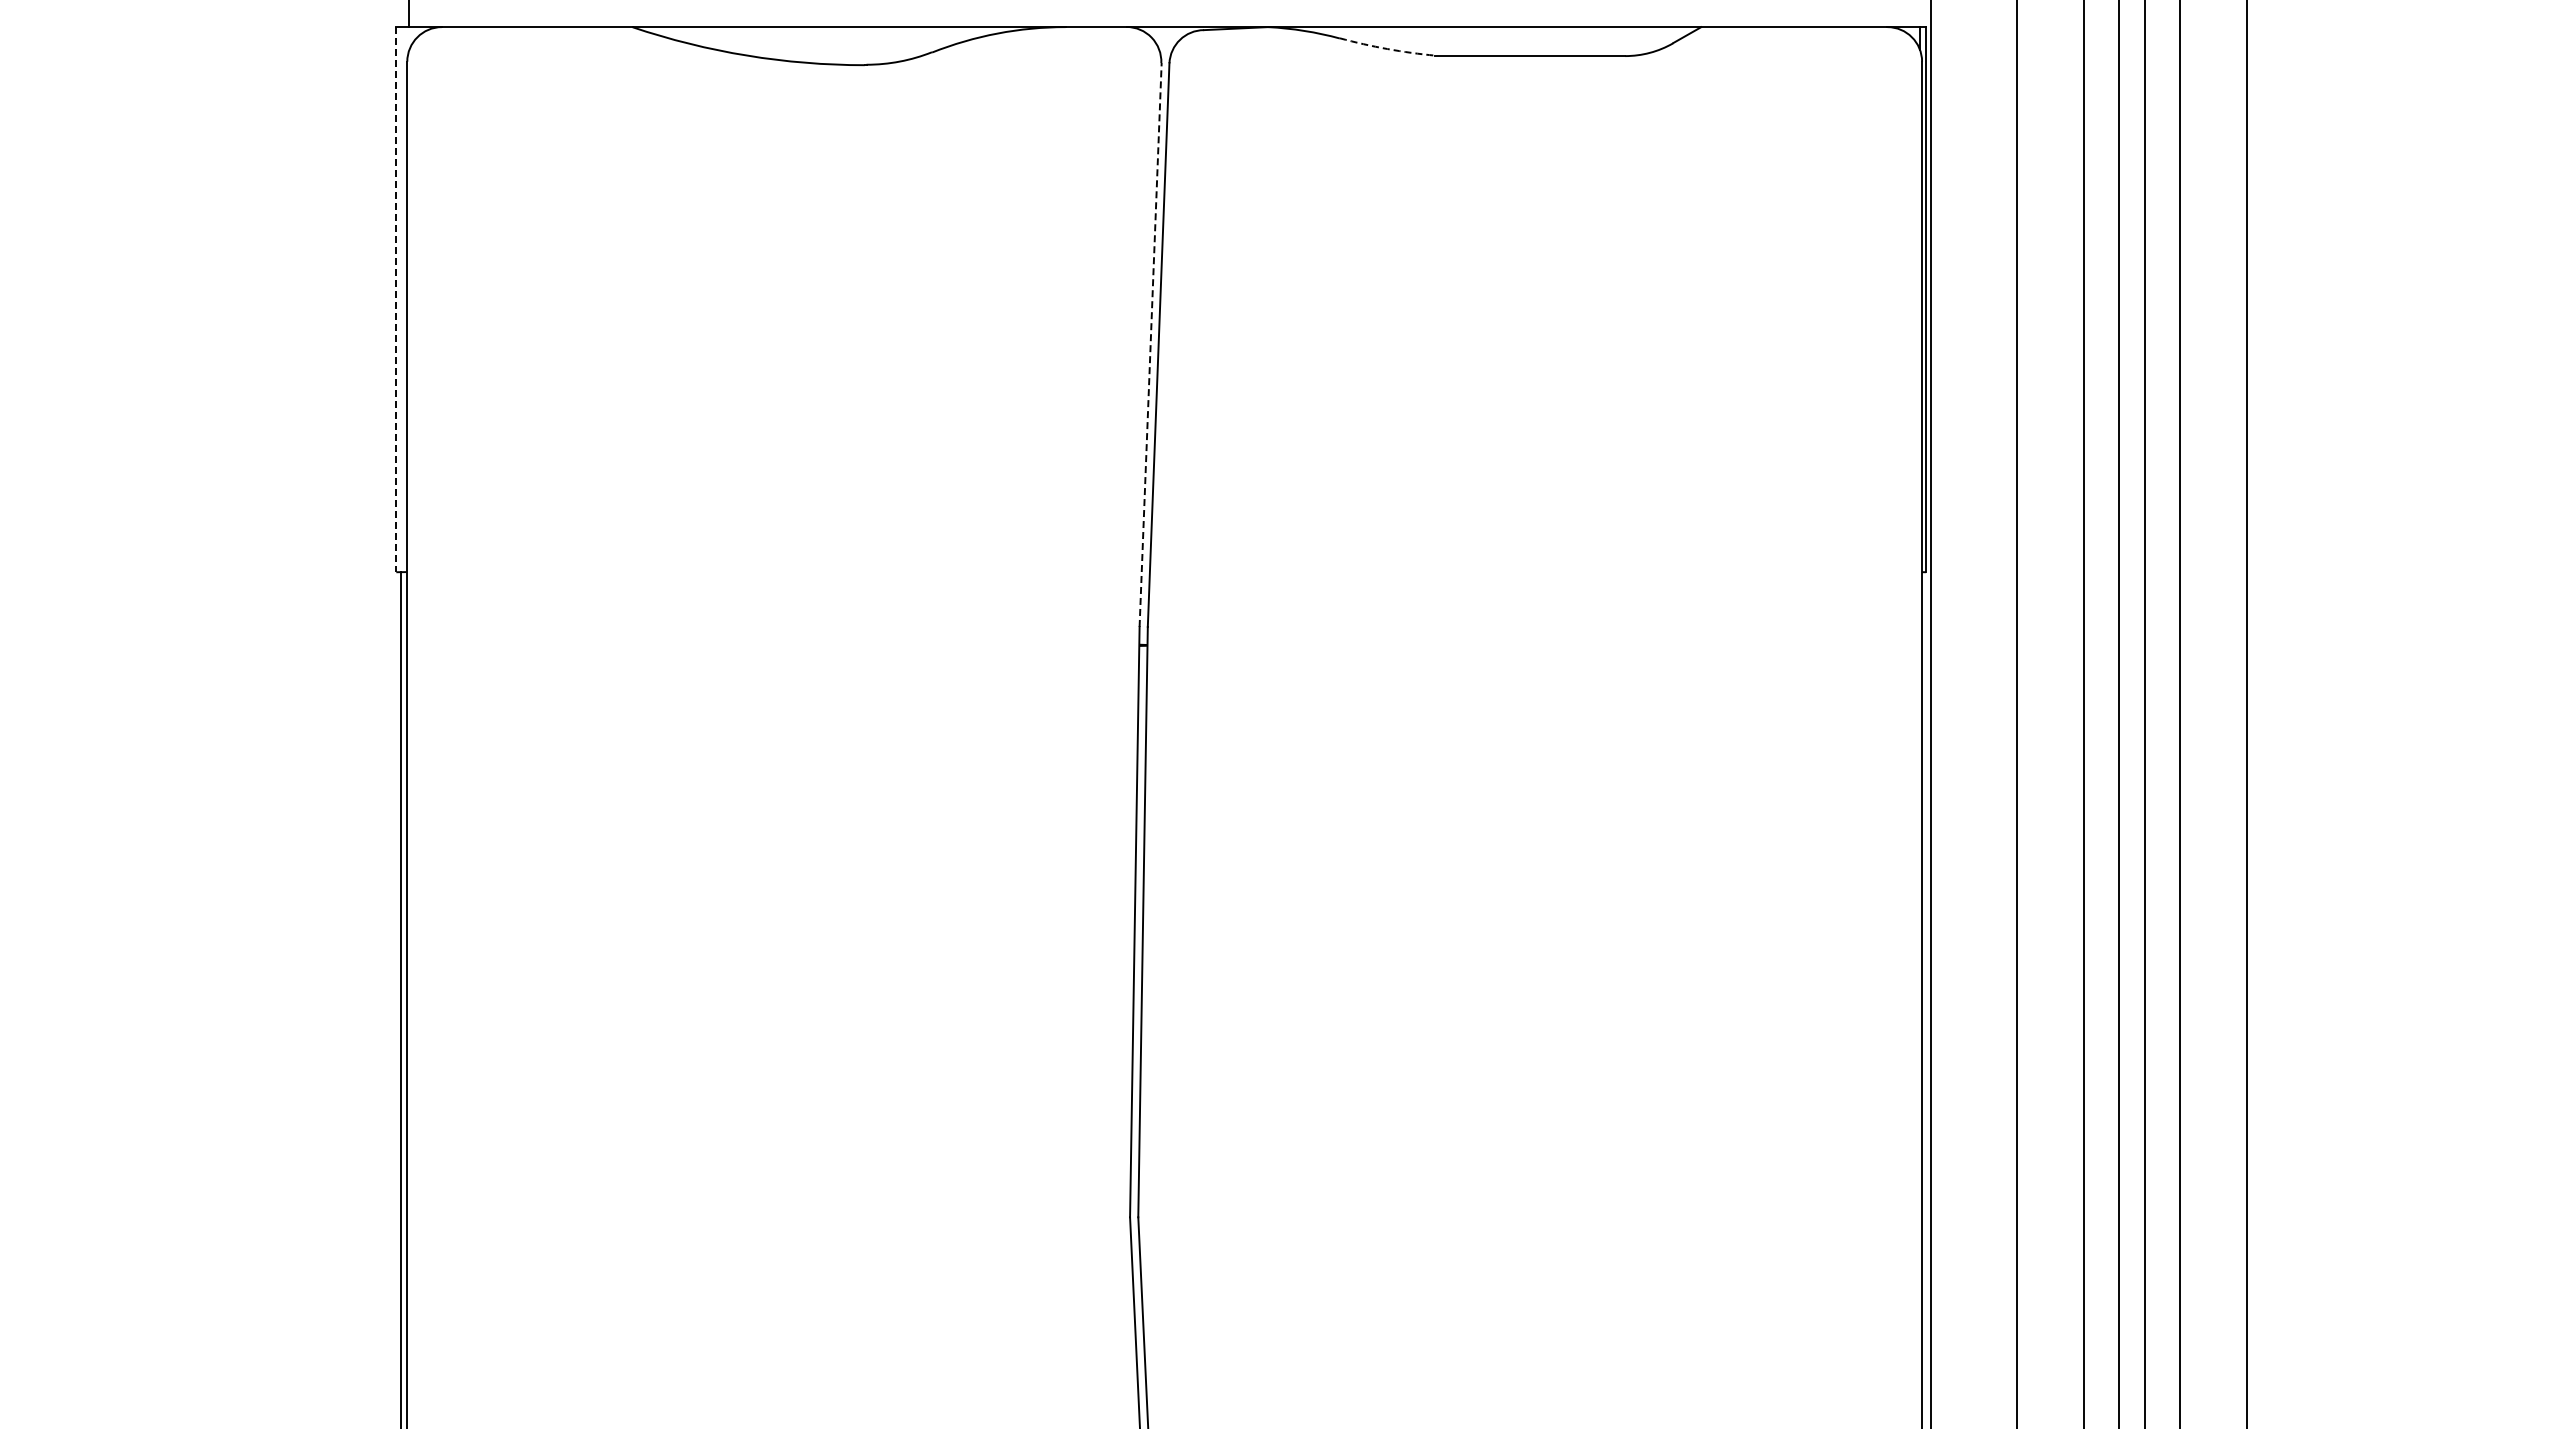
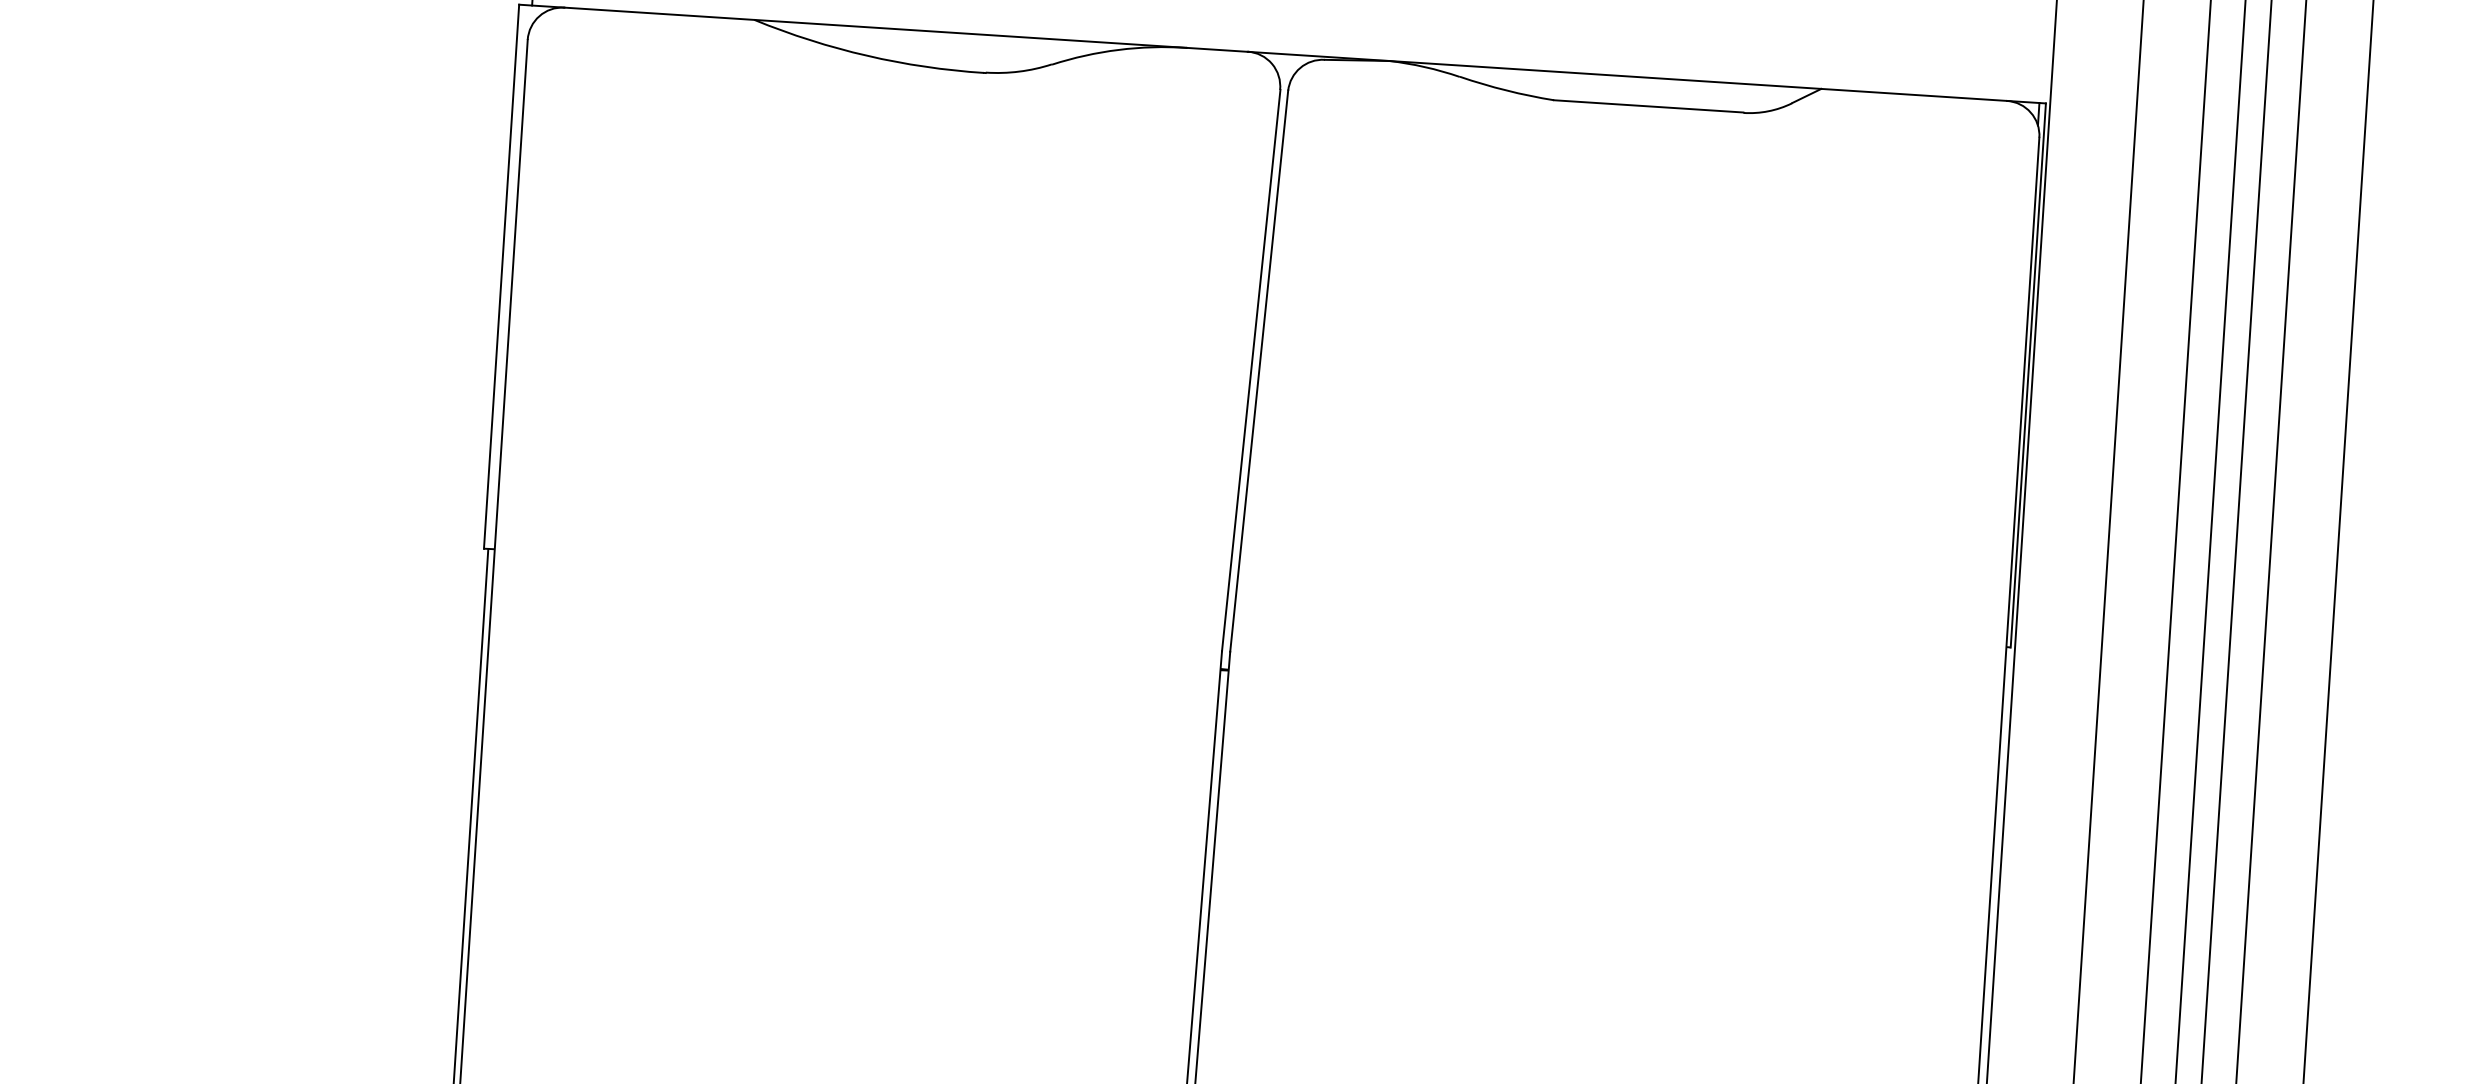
arc: (1387, 49) -> (1506, 91), dashed -> solid
line: (396, 299) -> (501, 276), dashed -> solid
line: (1150, 344) -> (1251, 370), dashed -> solid

